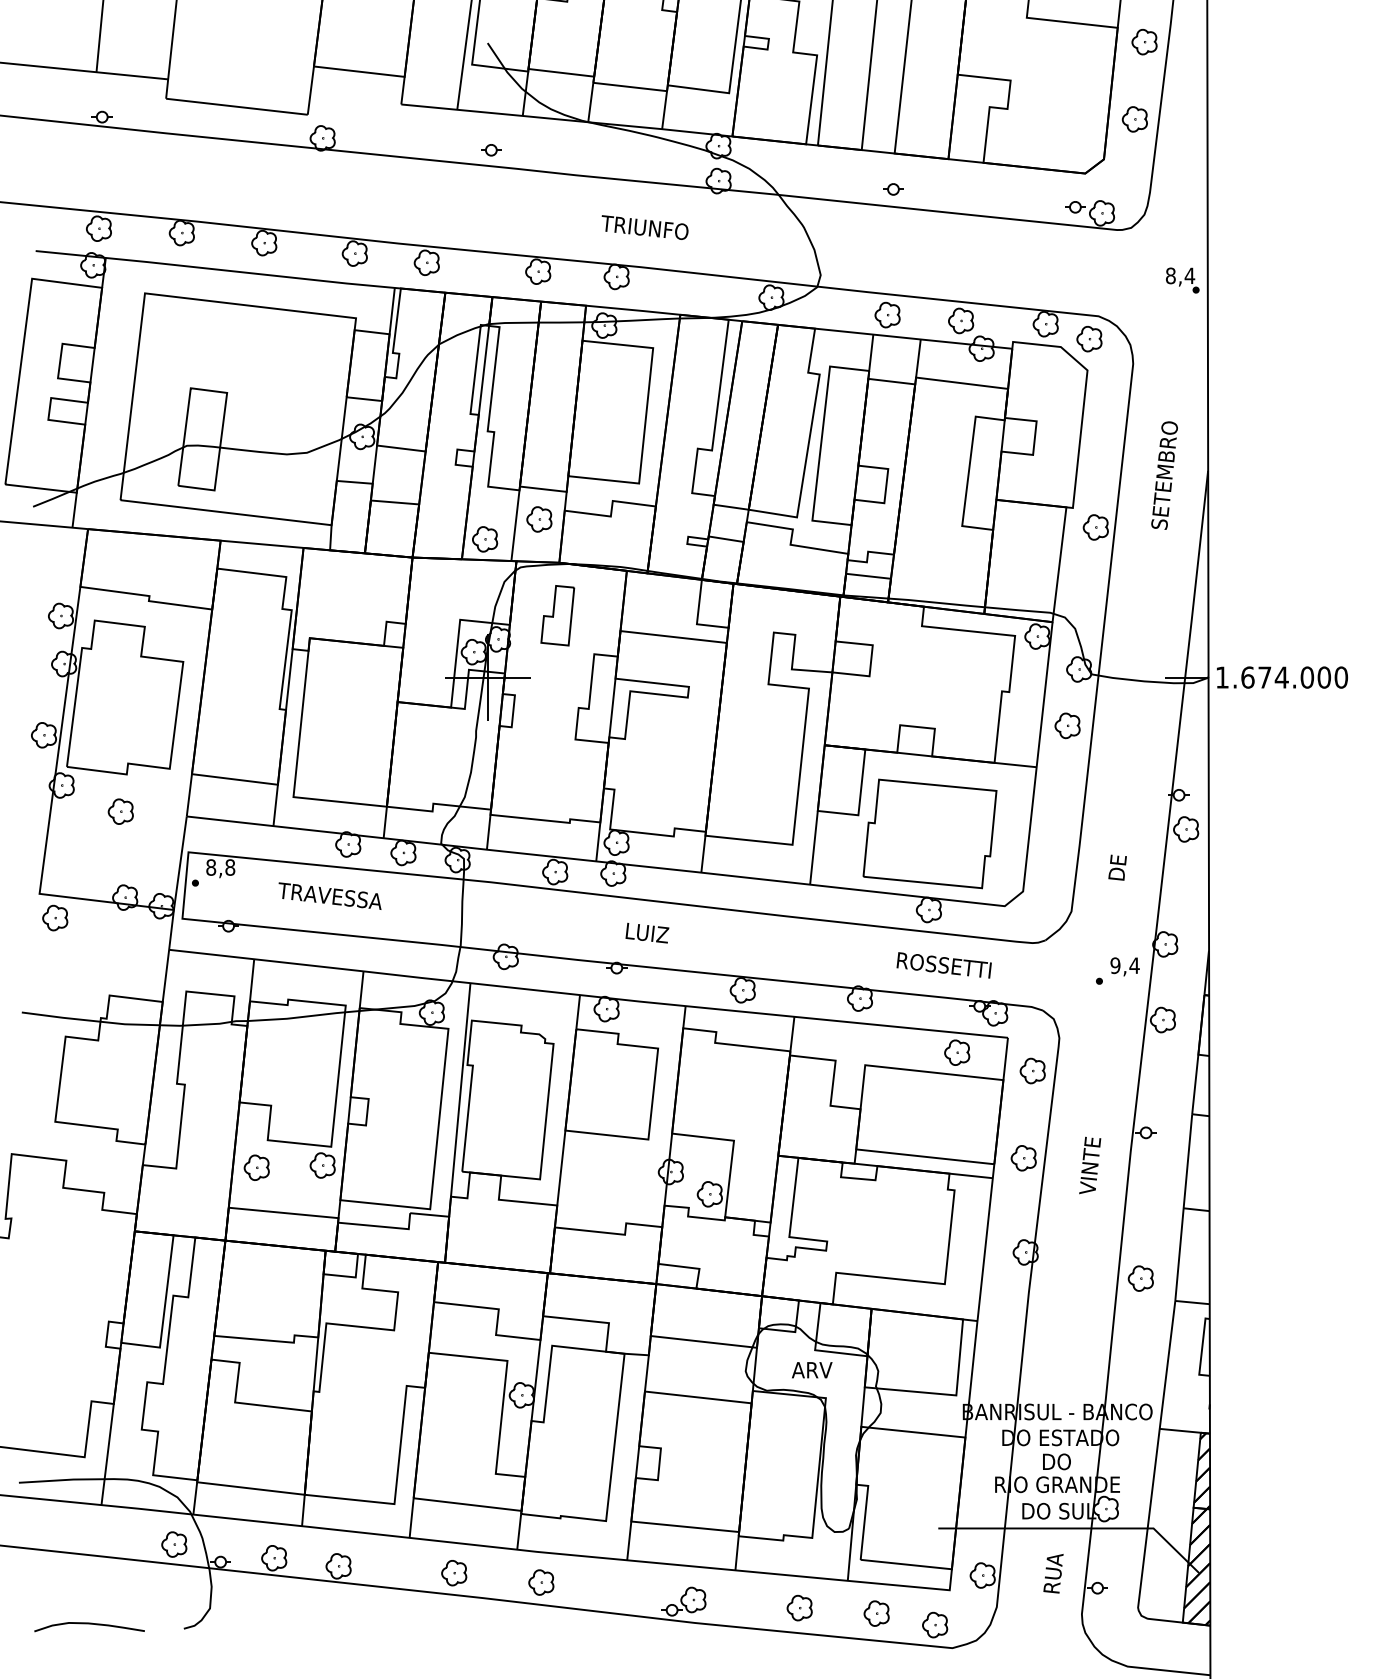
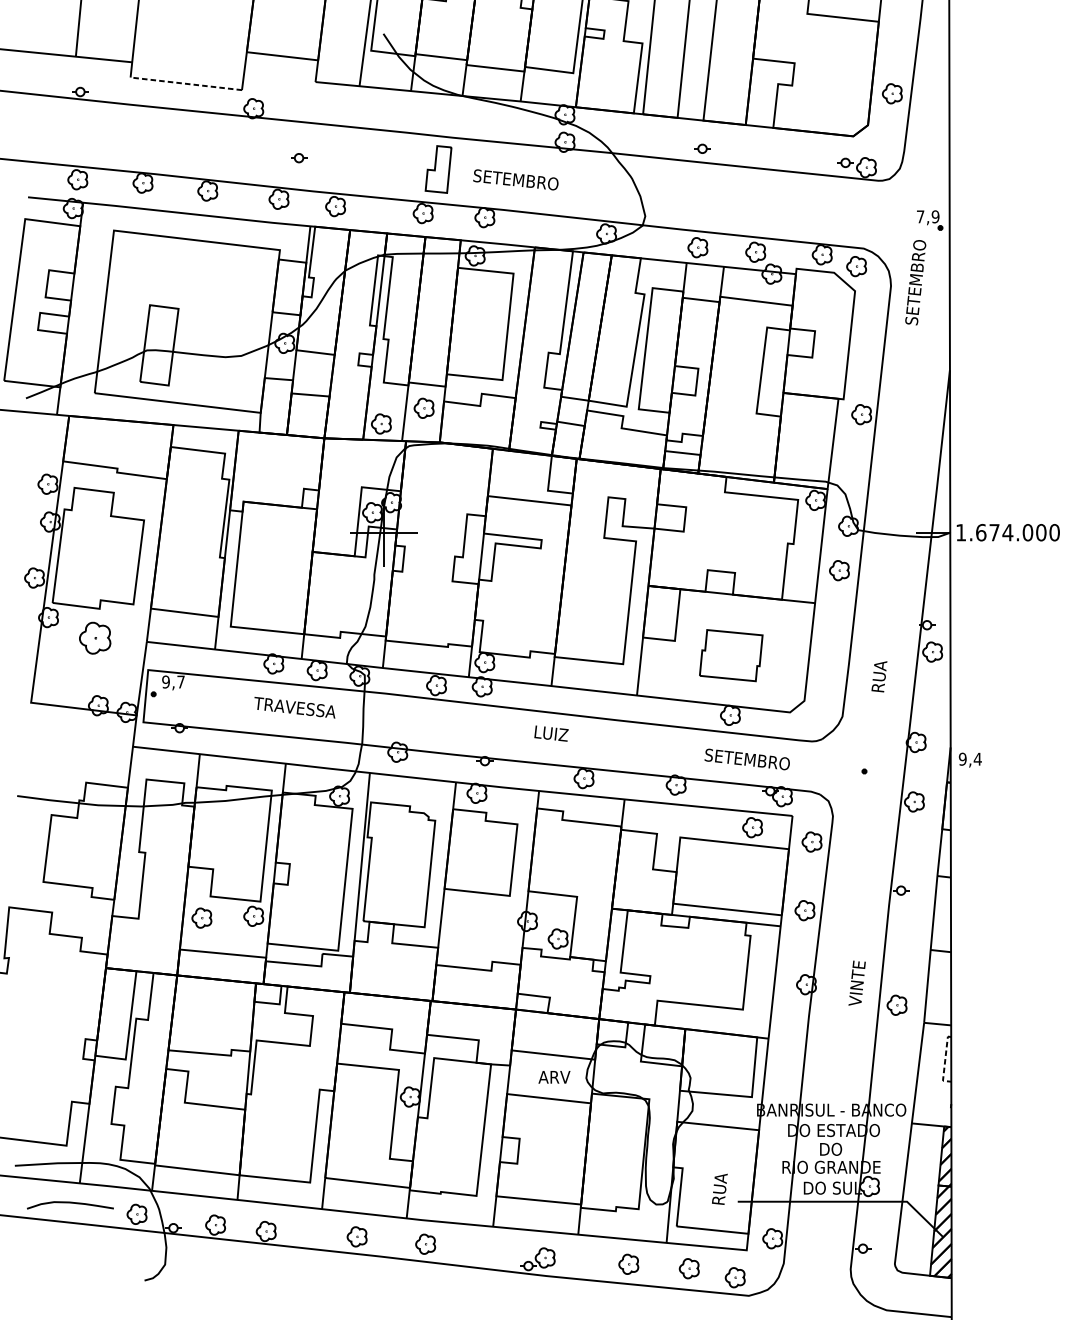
part: (1144, 42) -> (899, 33), removed
line: (236, 106) -> (185, 83), solid -> dashed
part: (491, 150) -> (299, 158), moved
text: (655, 228) -> (515, 179), TRIUNFO -> SETEMBRO
text: (1180, 275) -> (928, 216), 8,4 -> 7,9
text: (1164, 475) -> (915, 282), moved
part: (557, 615) -> (438, 169), moved
part: (120, 811) -> (94, 637), size x1.6
part: (929, 833) -> (730, 655), size x0.6
text: (1118, 859) -> (879, 675), DE -> RUA
text: (220, 867) -> (173, 682), 8,8 -> 9,7
text: (329, 895) -> (294, 707), moved
part: (55, 917) -> (43, 721), removed
text: (647, 932) -> (551, 733), moved
text: (950, 965) -> (747, 759), ROSSETTI -> SETEMBRO
text: (1124, 966) -> (969, 759), moved
text: (1090, 1165) -> (857, 983), moved
line: (1201, 1350) -> (944, 1061), solid -> dashed
text: (812, 1370) -> (554, 1077), moved
text: (1053, 1573) -> (719, 1189), moved
curve: (89, 1624) -> (70, 1203), moved

